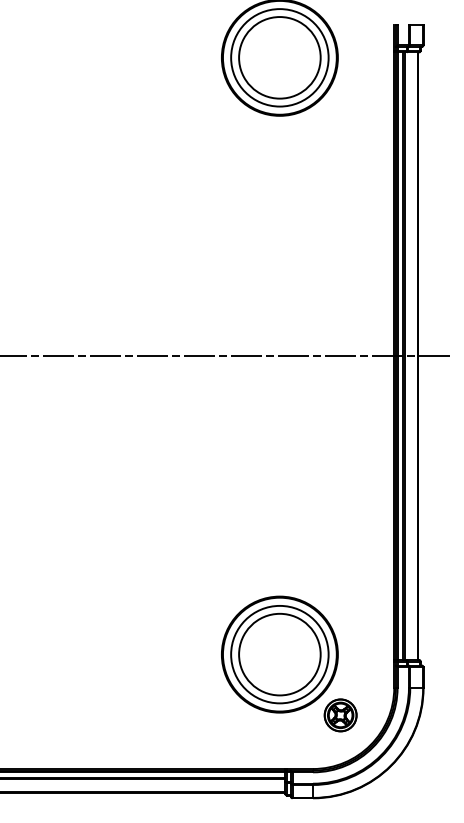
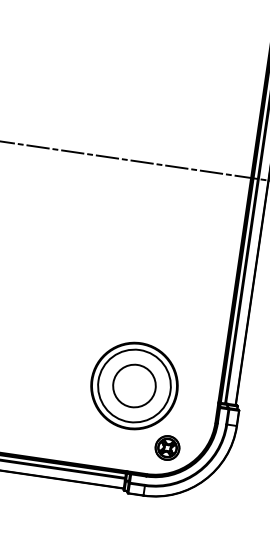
circle: (279, 654) -> (134, 385), size x0.7
part: (340, 715) -> (167, 448), moved

